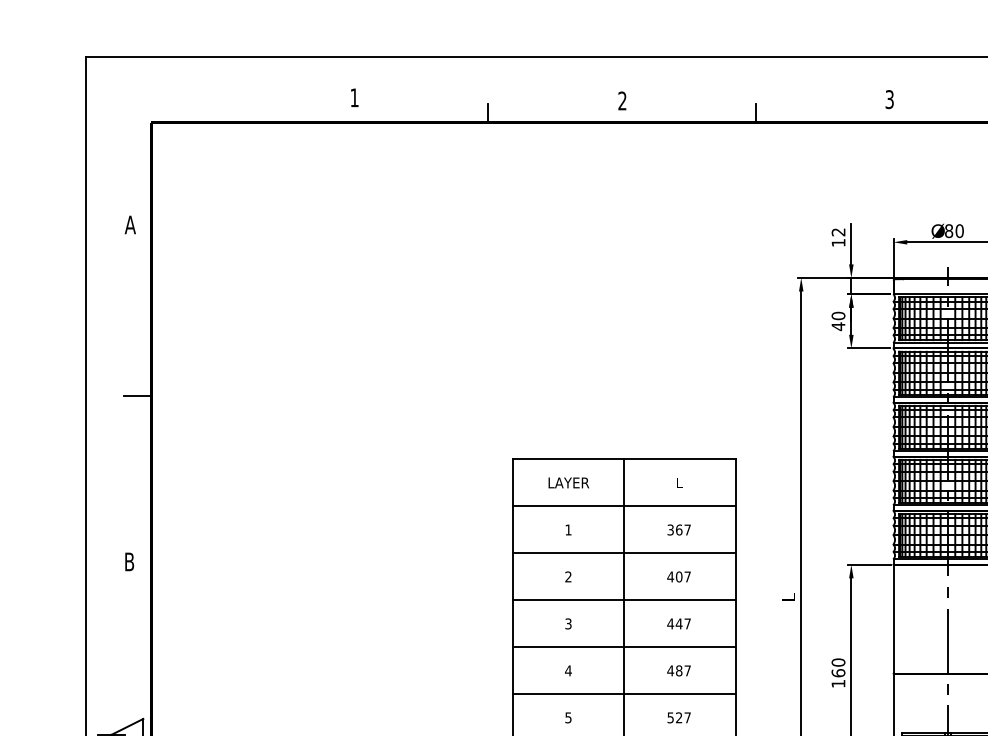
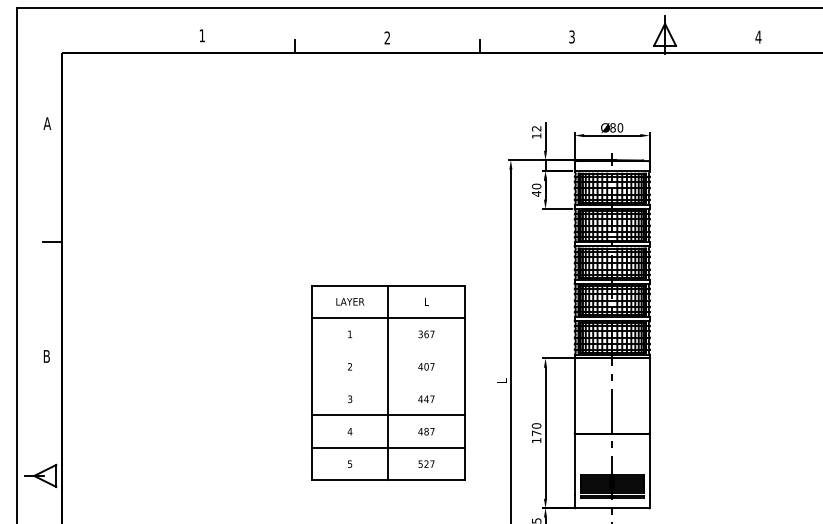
line: (622, 553) -> (387, 350), removed
line: (622, 601) -> (387, 383), removed
text: (838, 673) -> (536, 433), 160 -> 170

